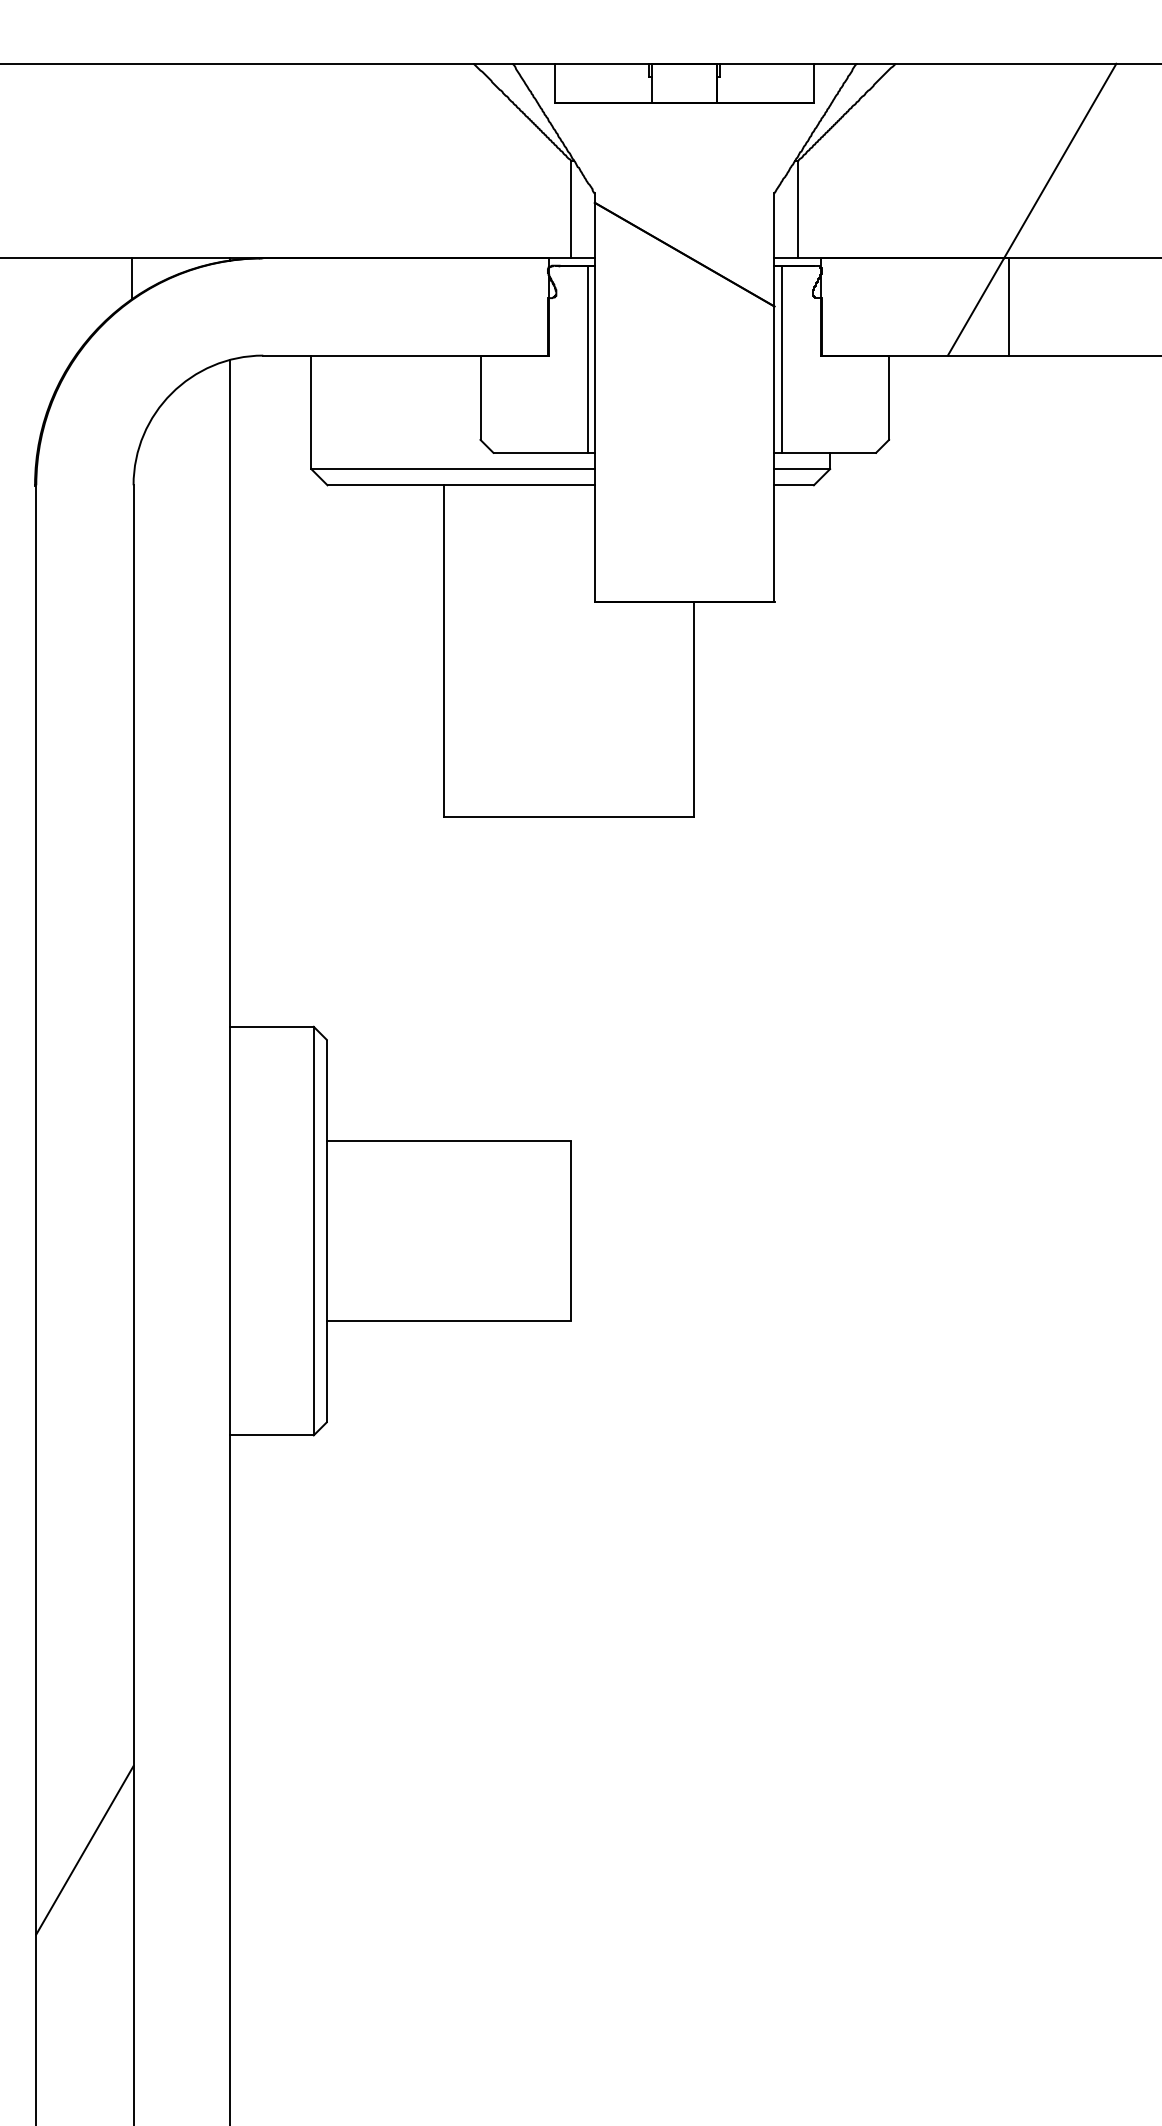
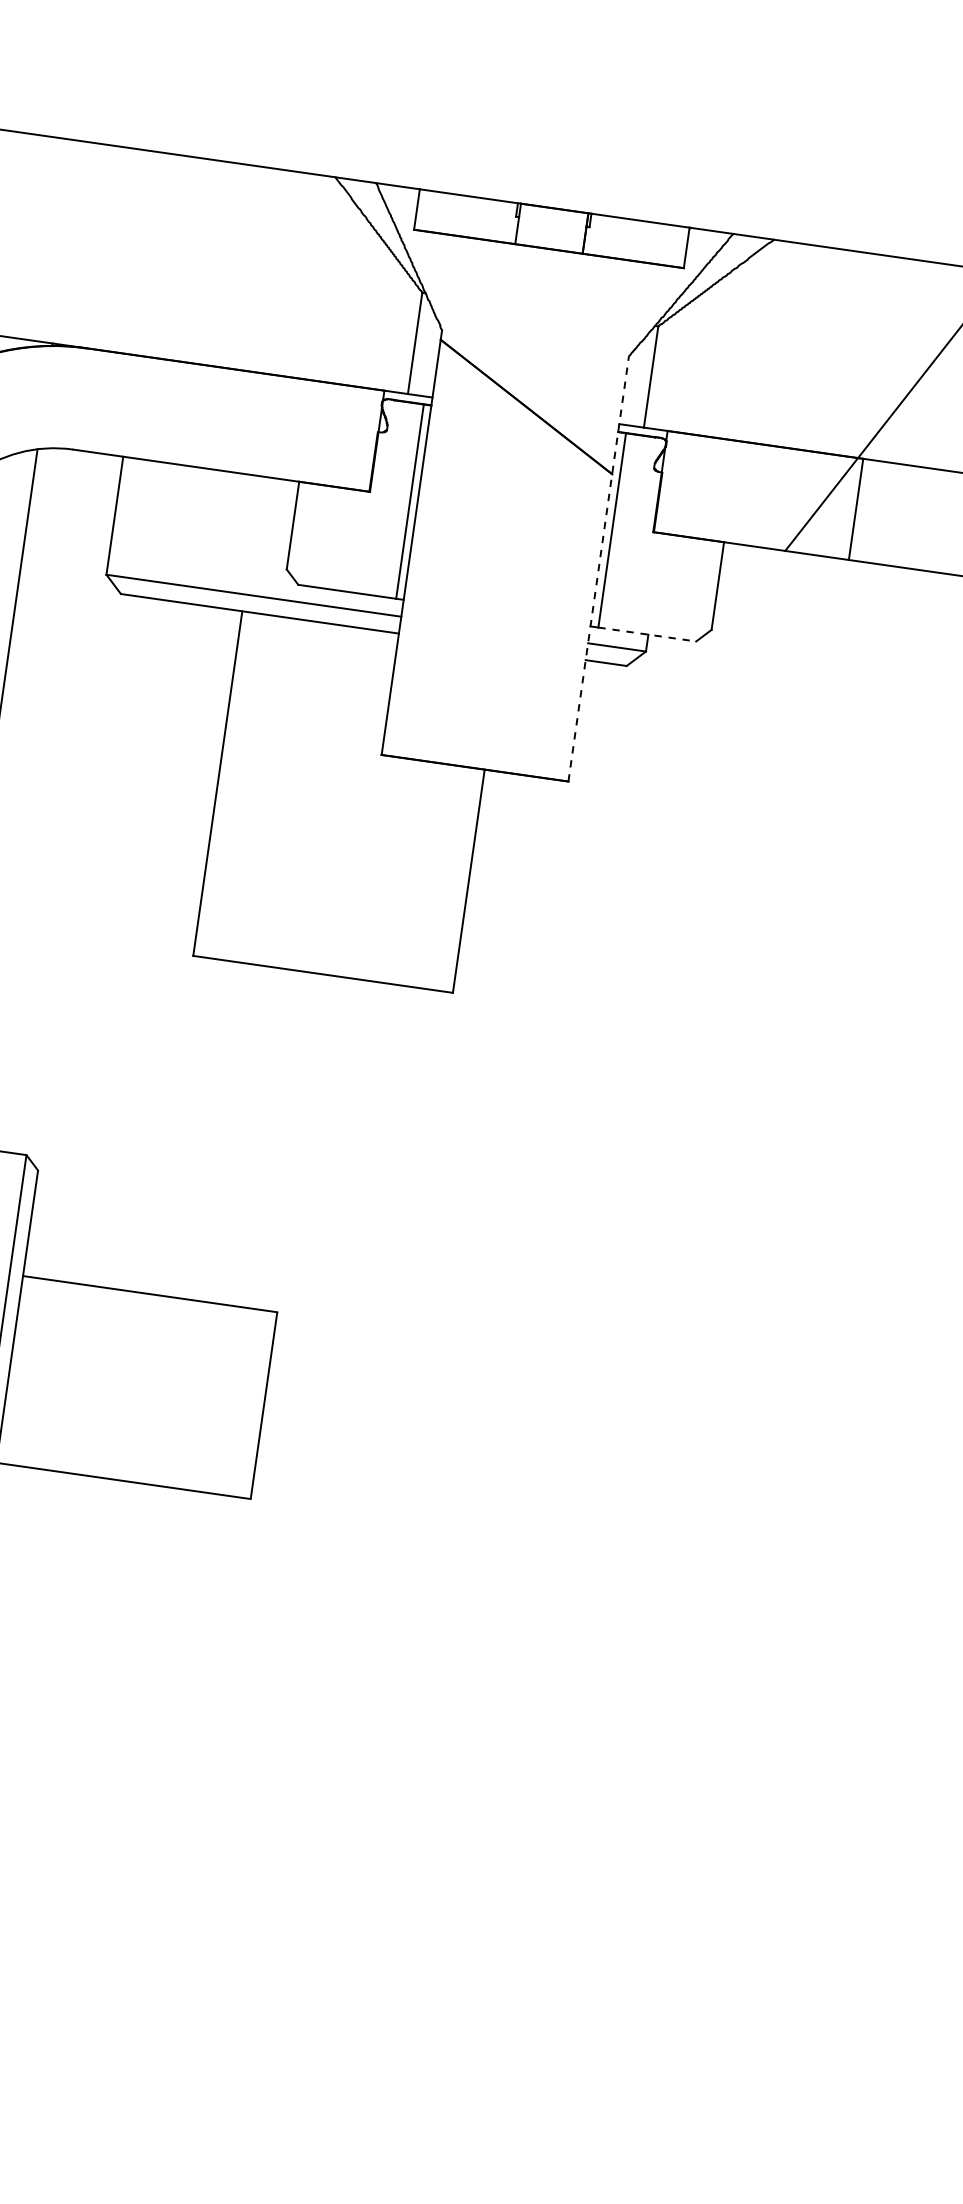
line: (774, 397) -> (598, 568), solid -> dashed
line: (829, 452) -> (647, 634), solid -> dashed

